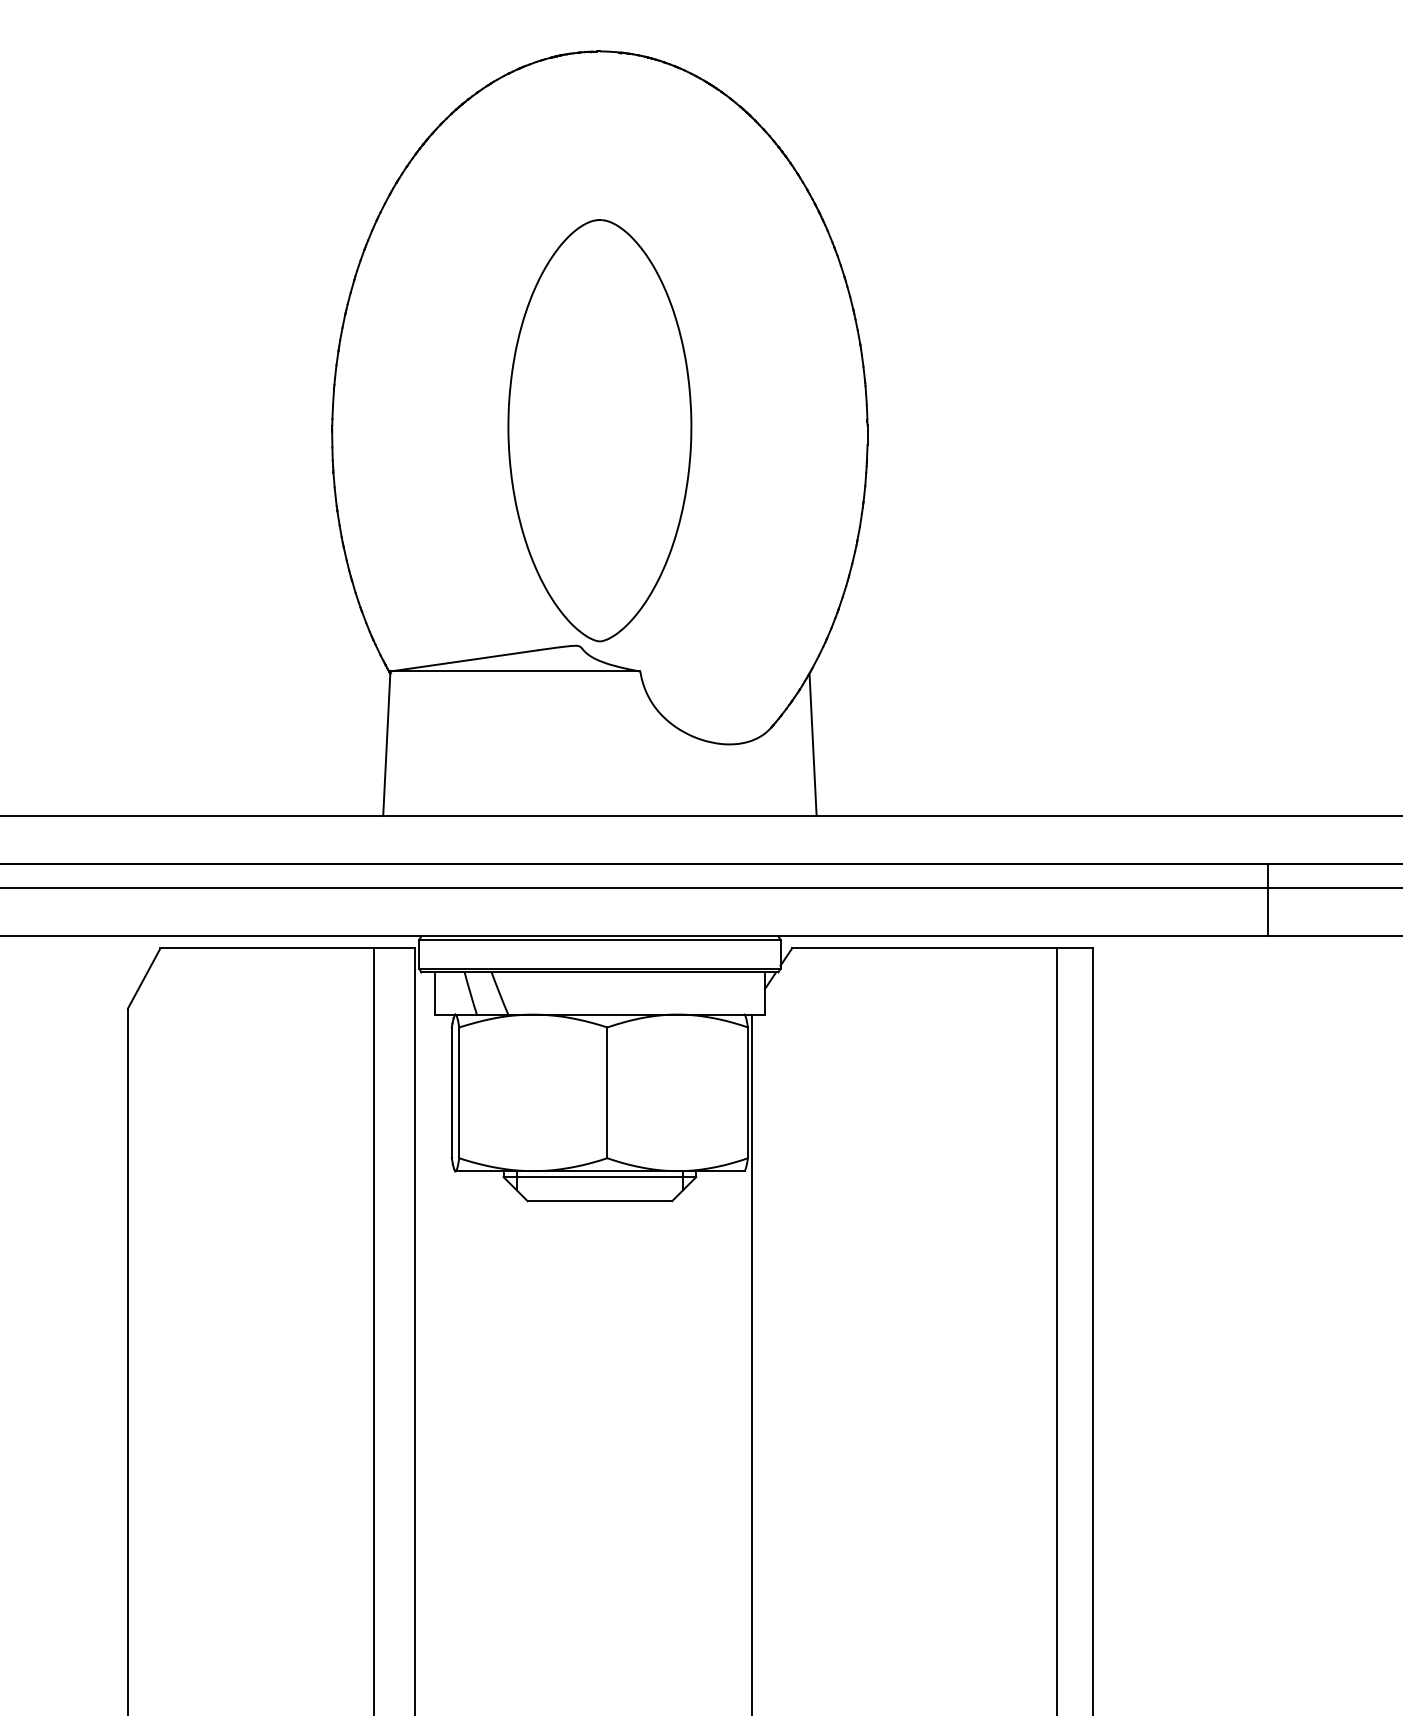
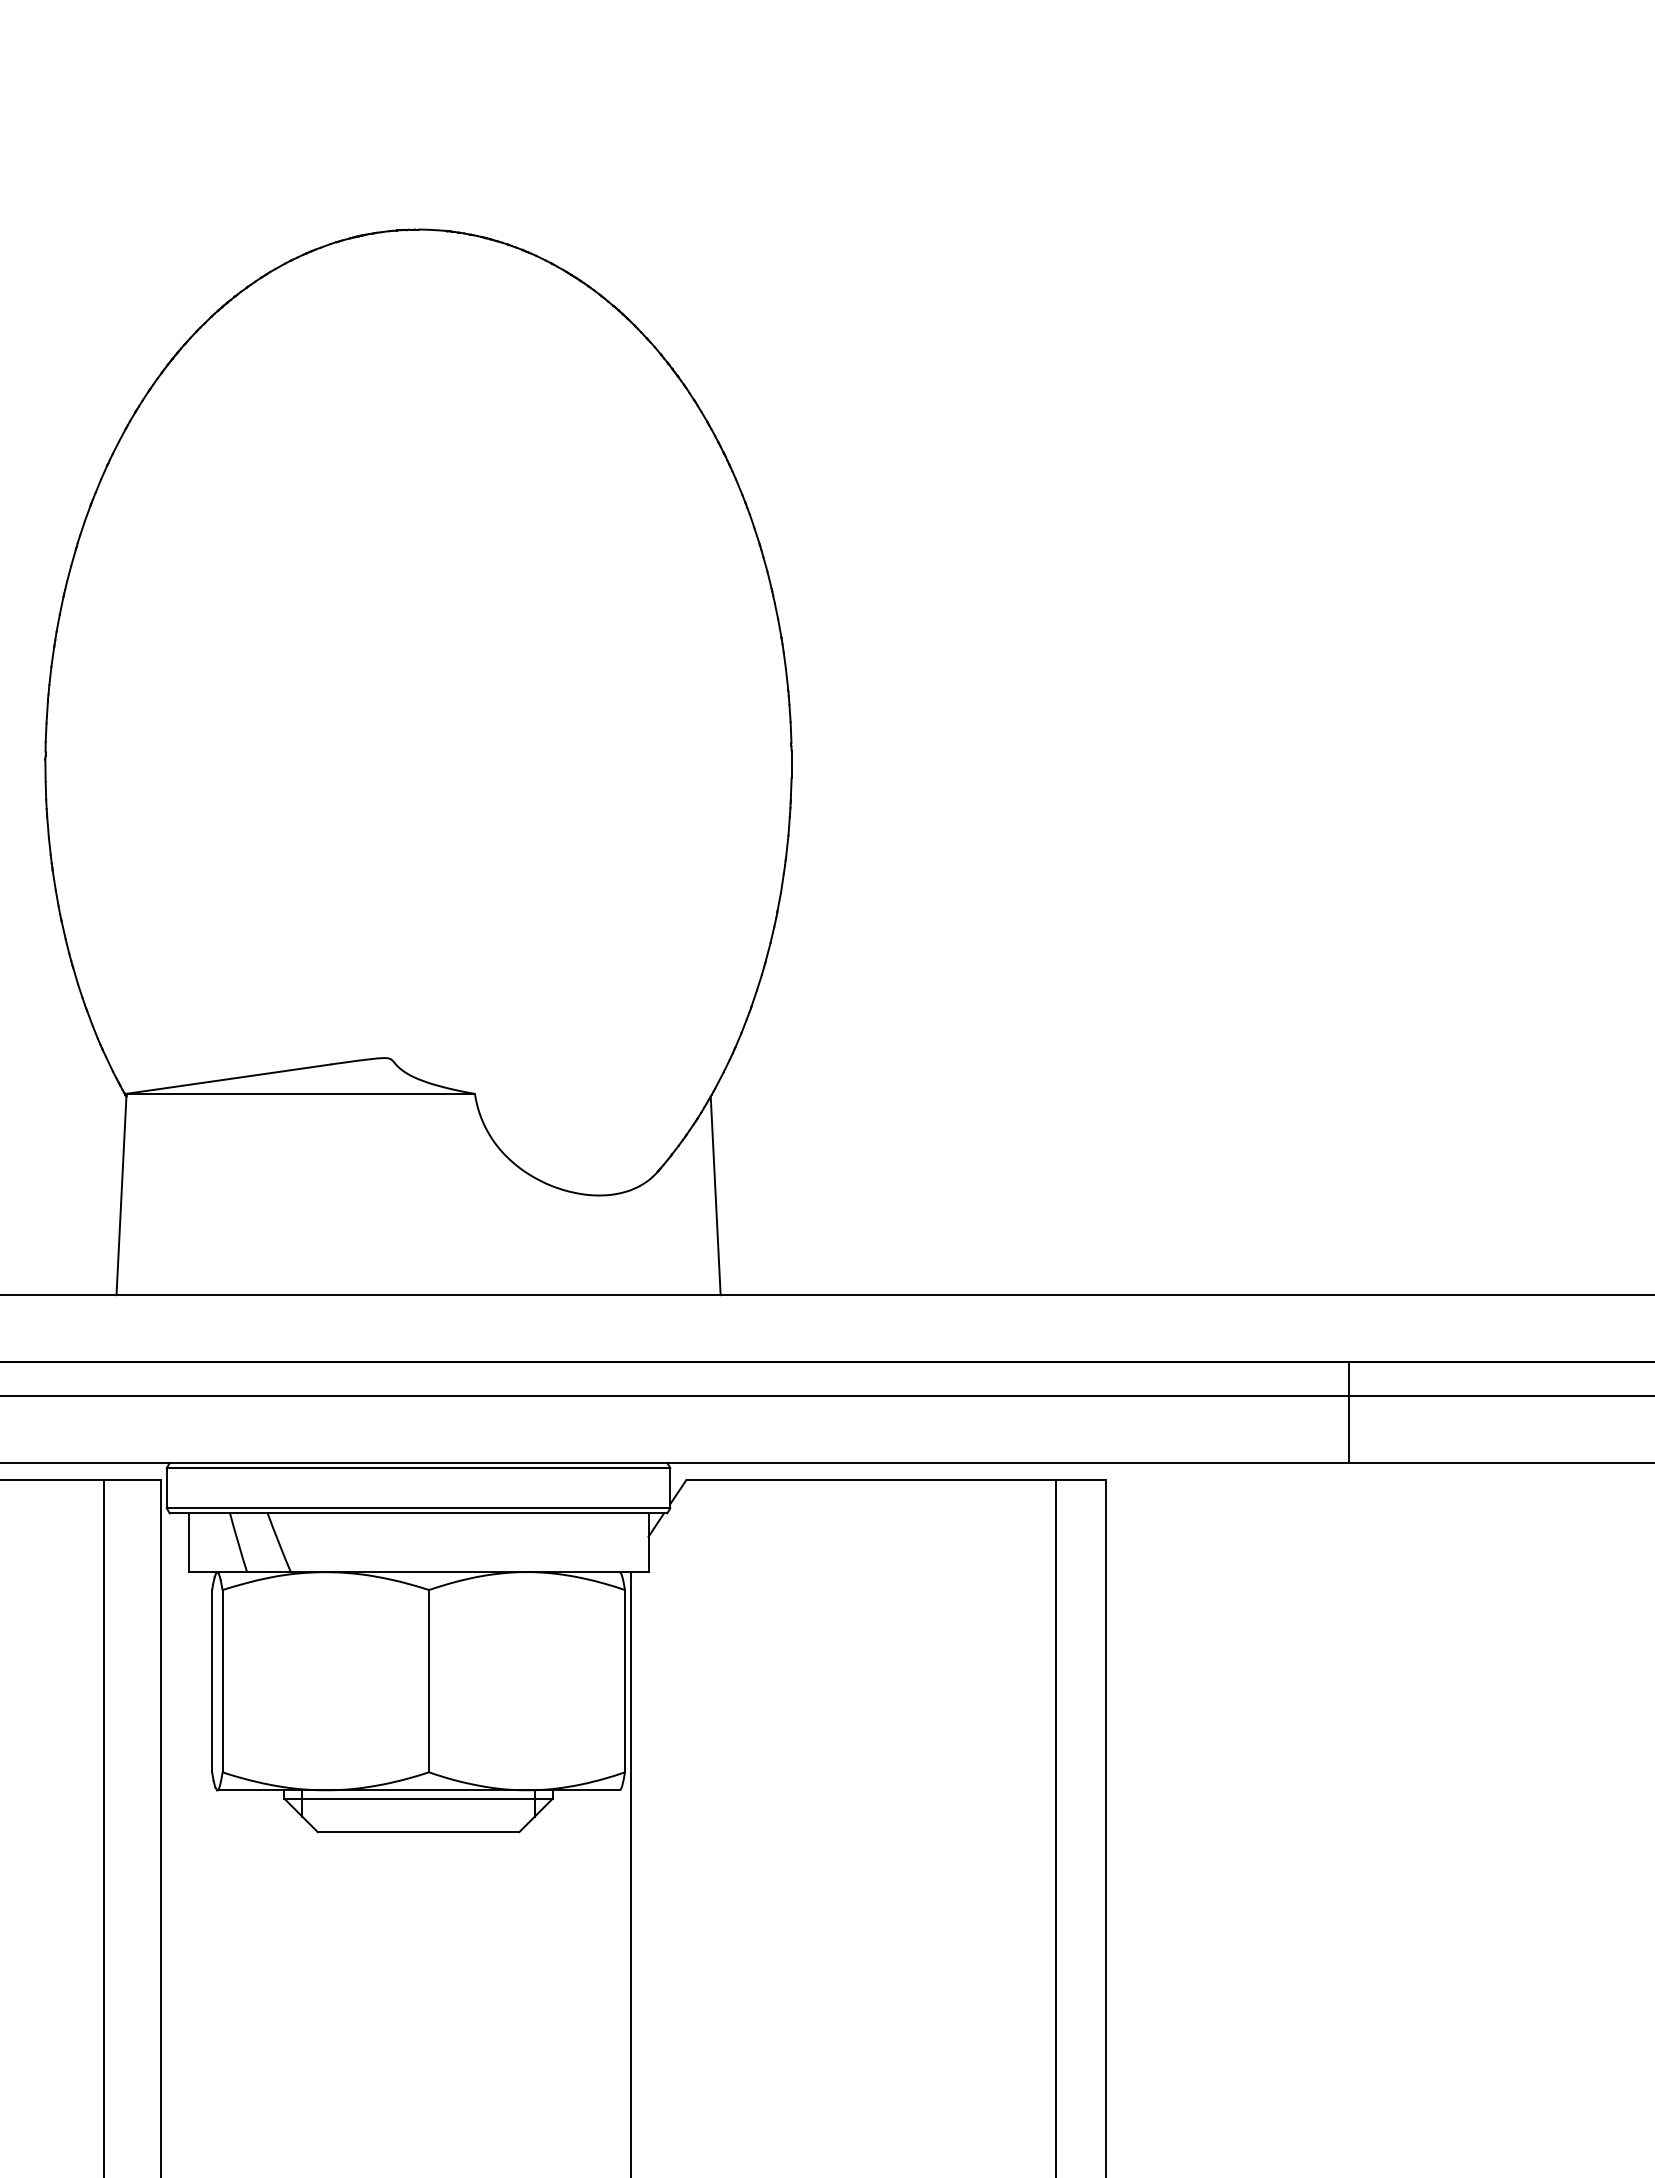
part: (599, 430) -> (418, 757), removed

